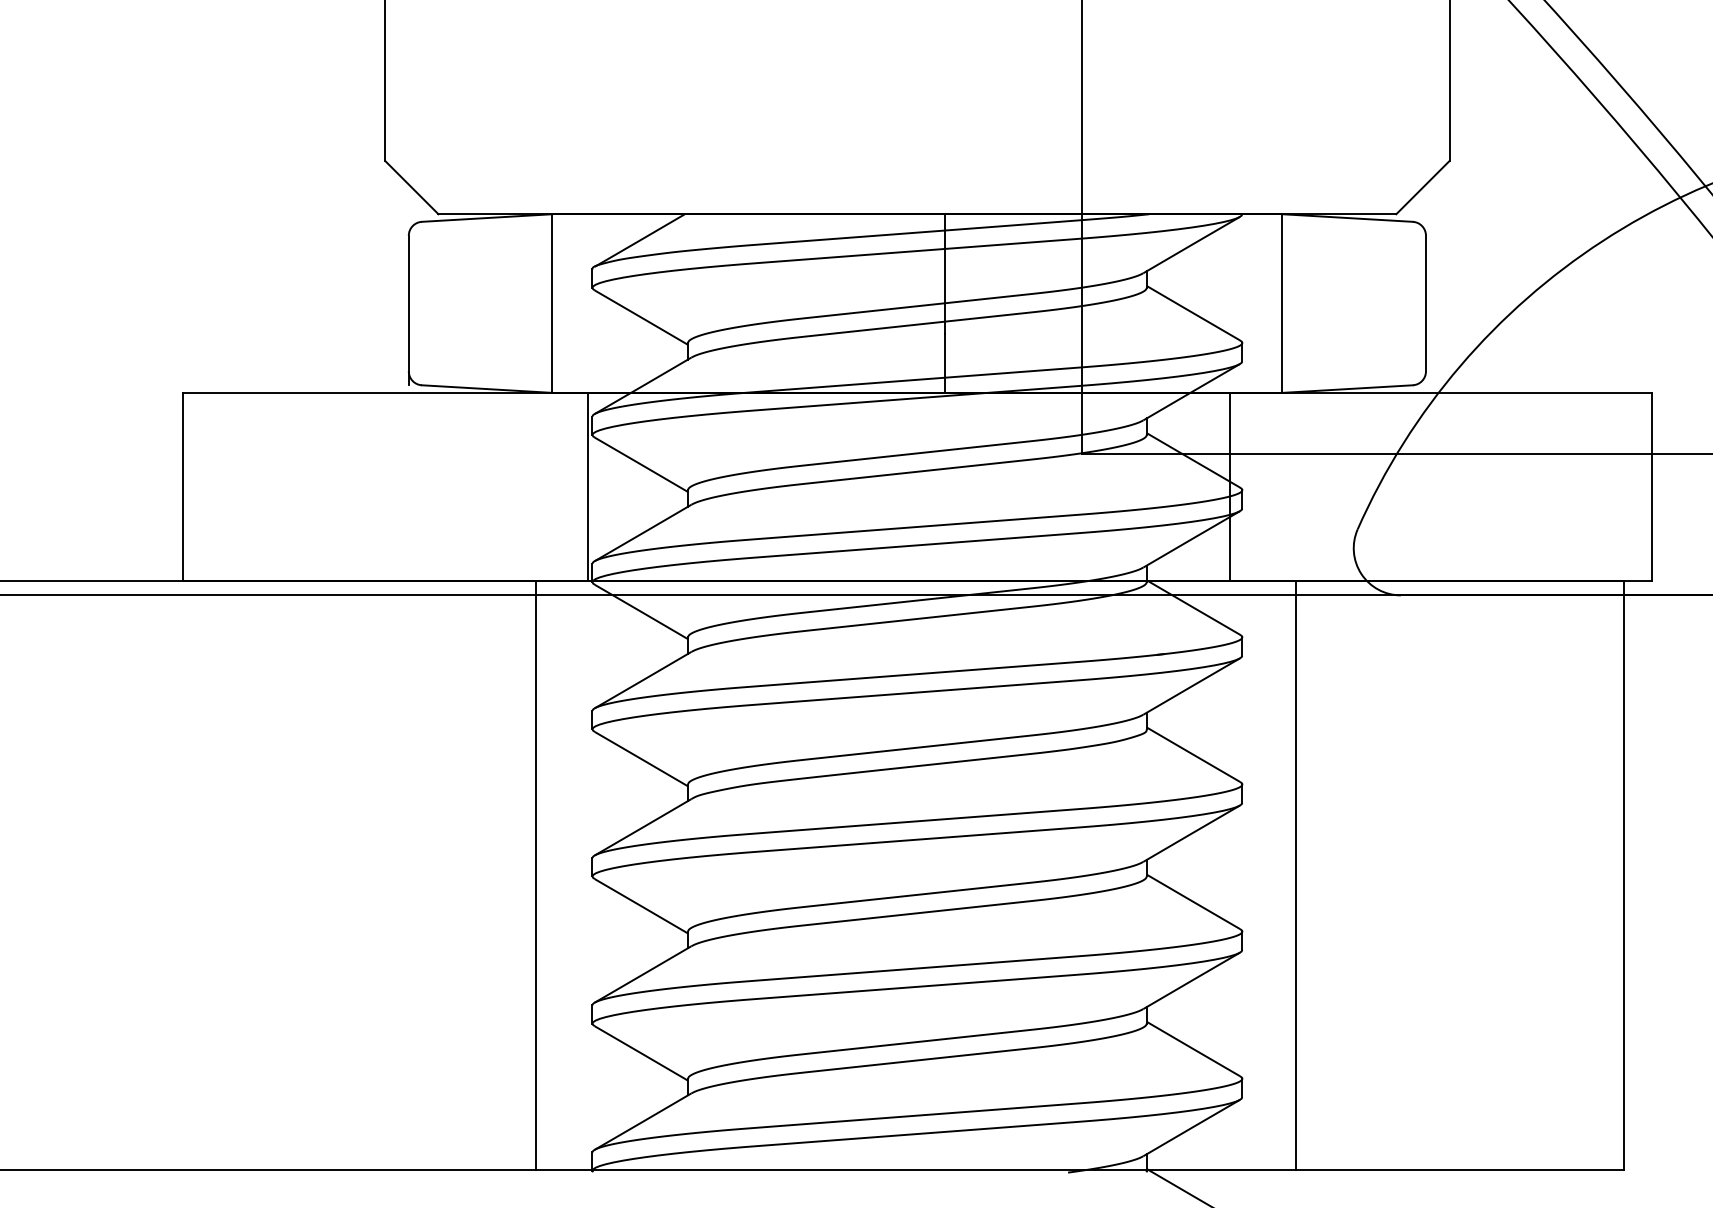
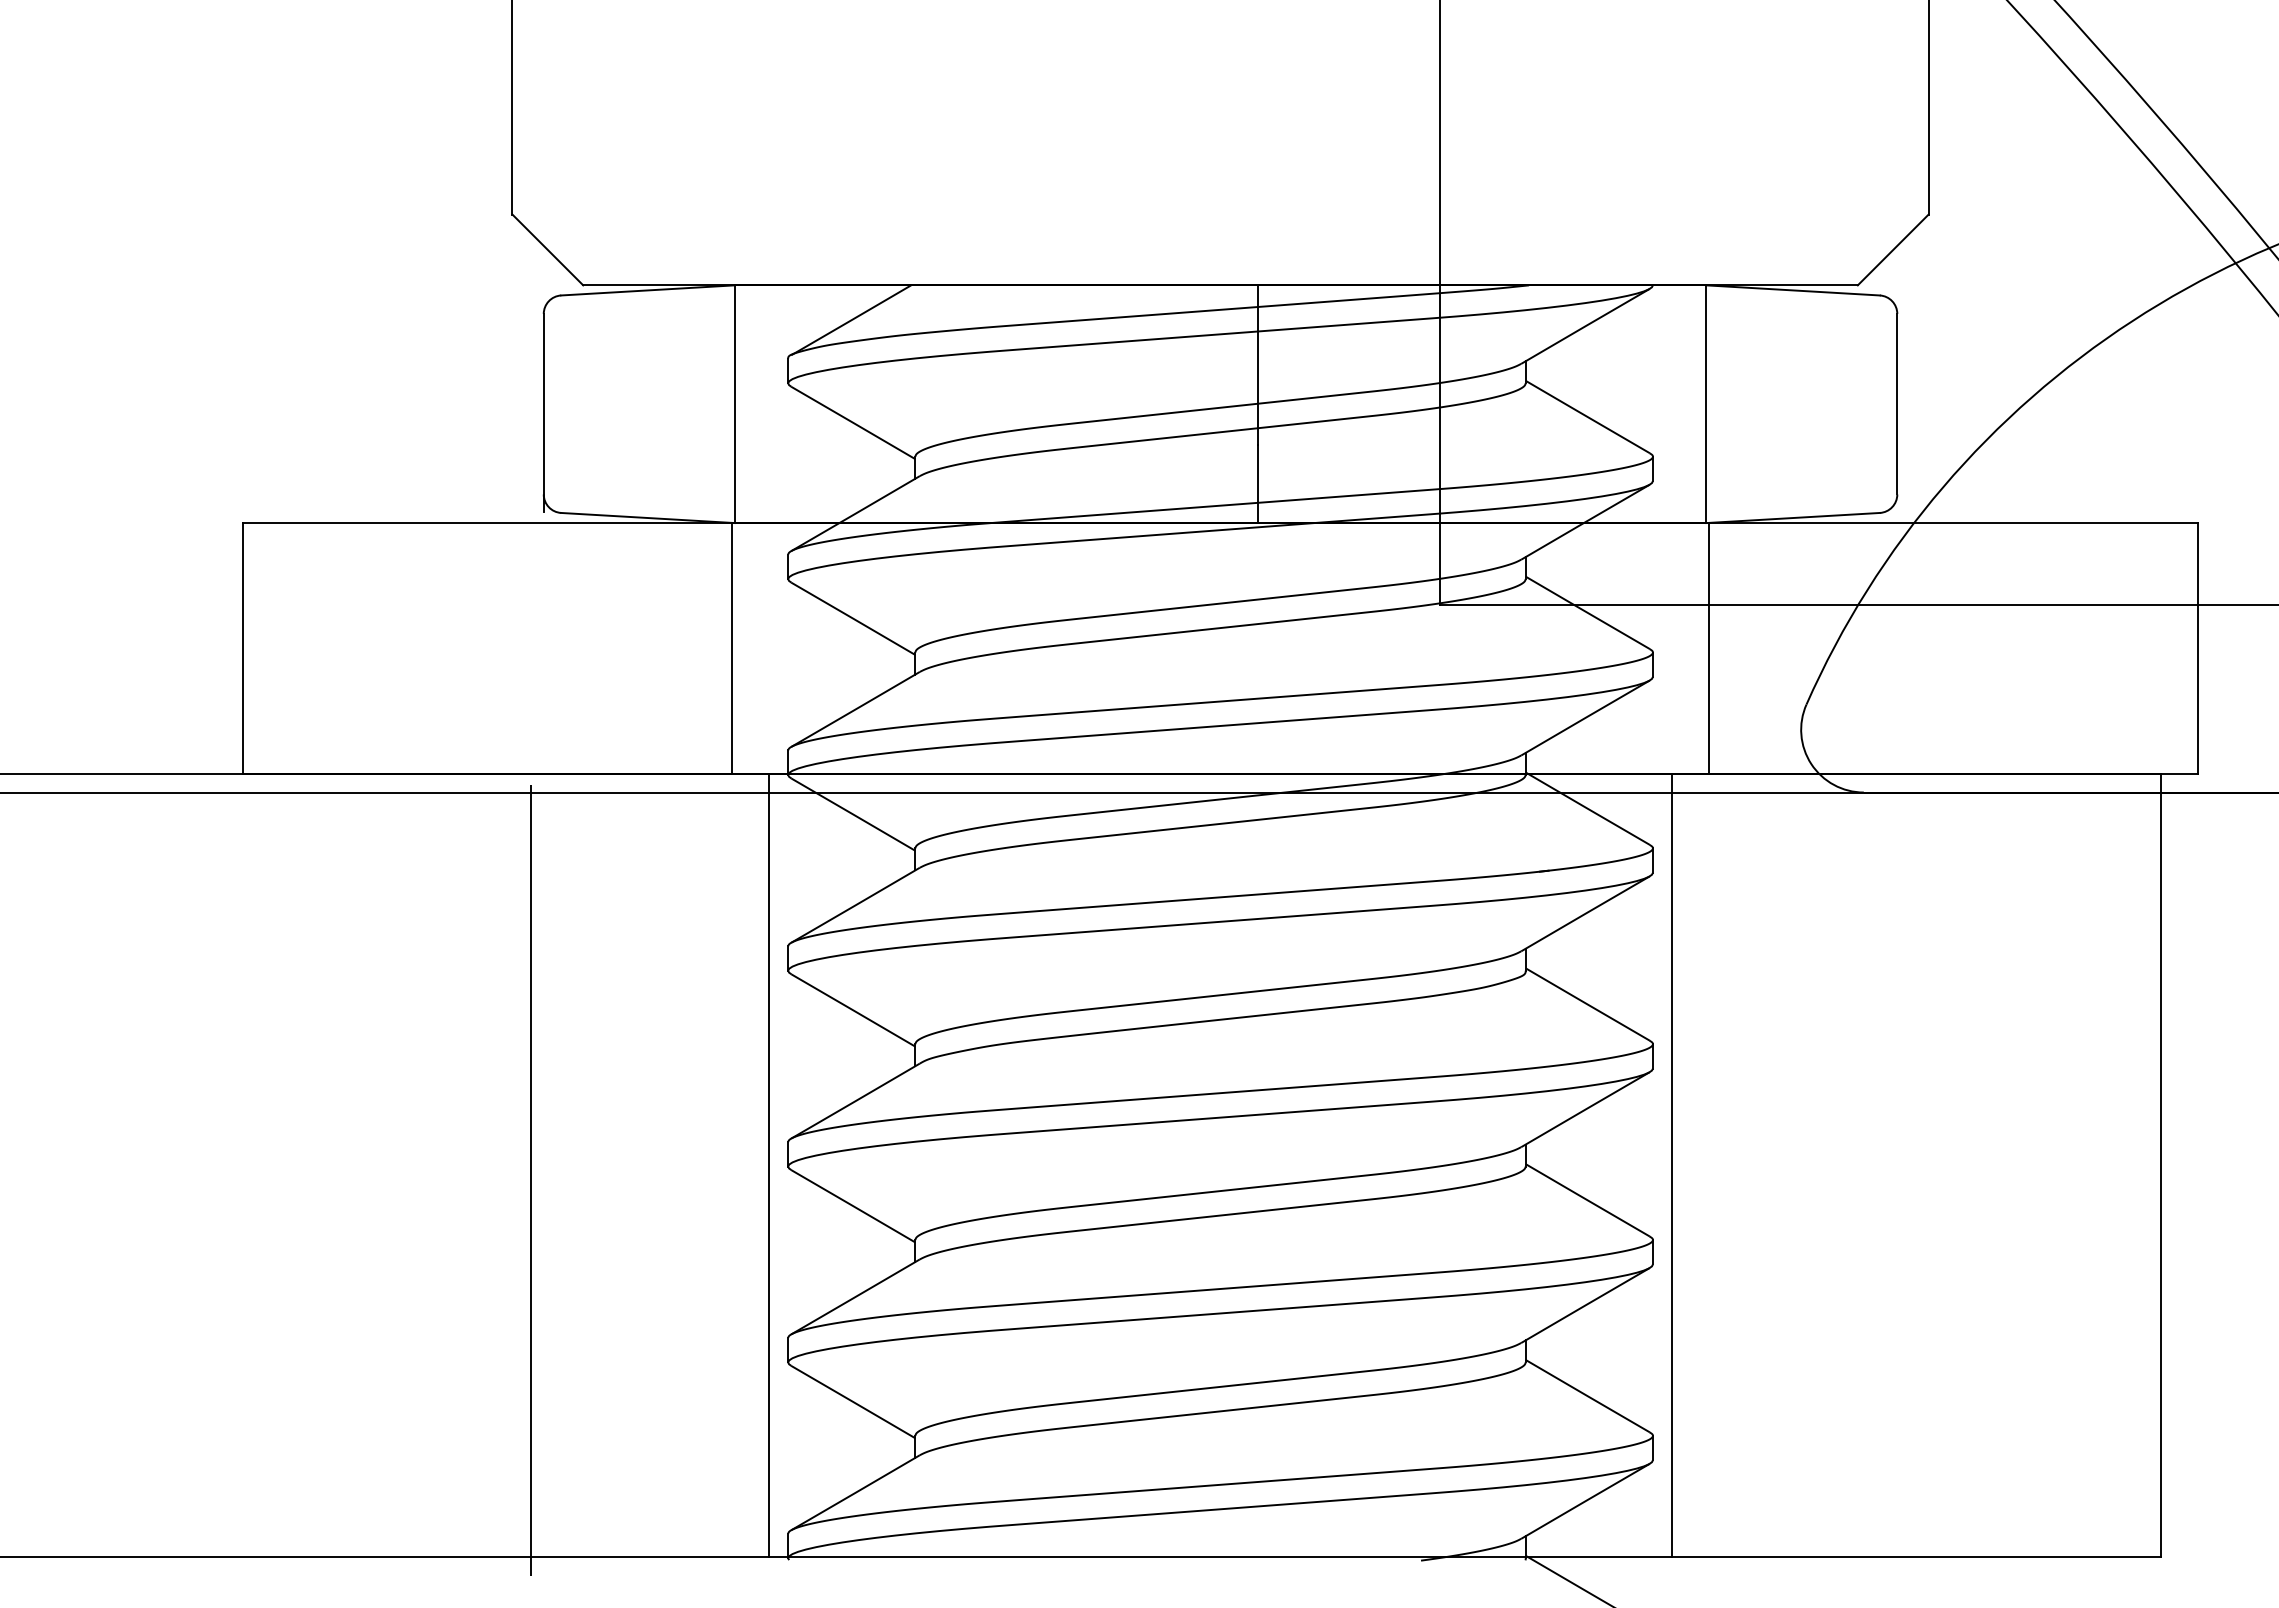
line: (588, 487) -> (731, 648), moved
line: (1229, 487) -> (1709, 648), moved
line: (535, 875) -> (769, 1165), moved
line: (1296, 875) -> (1671, 1165), moved
line: (399, 886) -> (531, 1180), added

